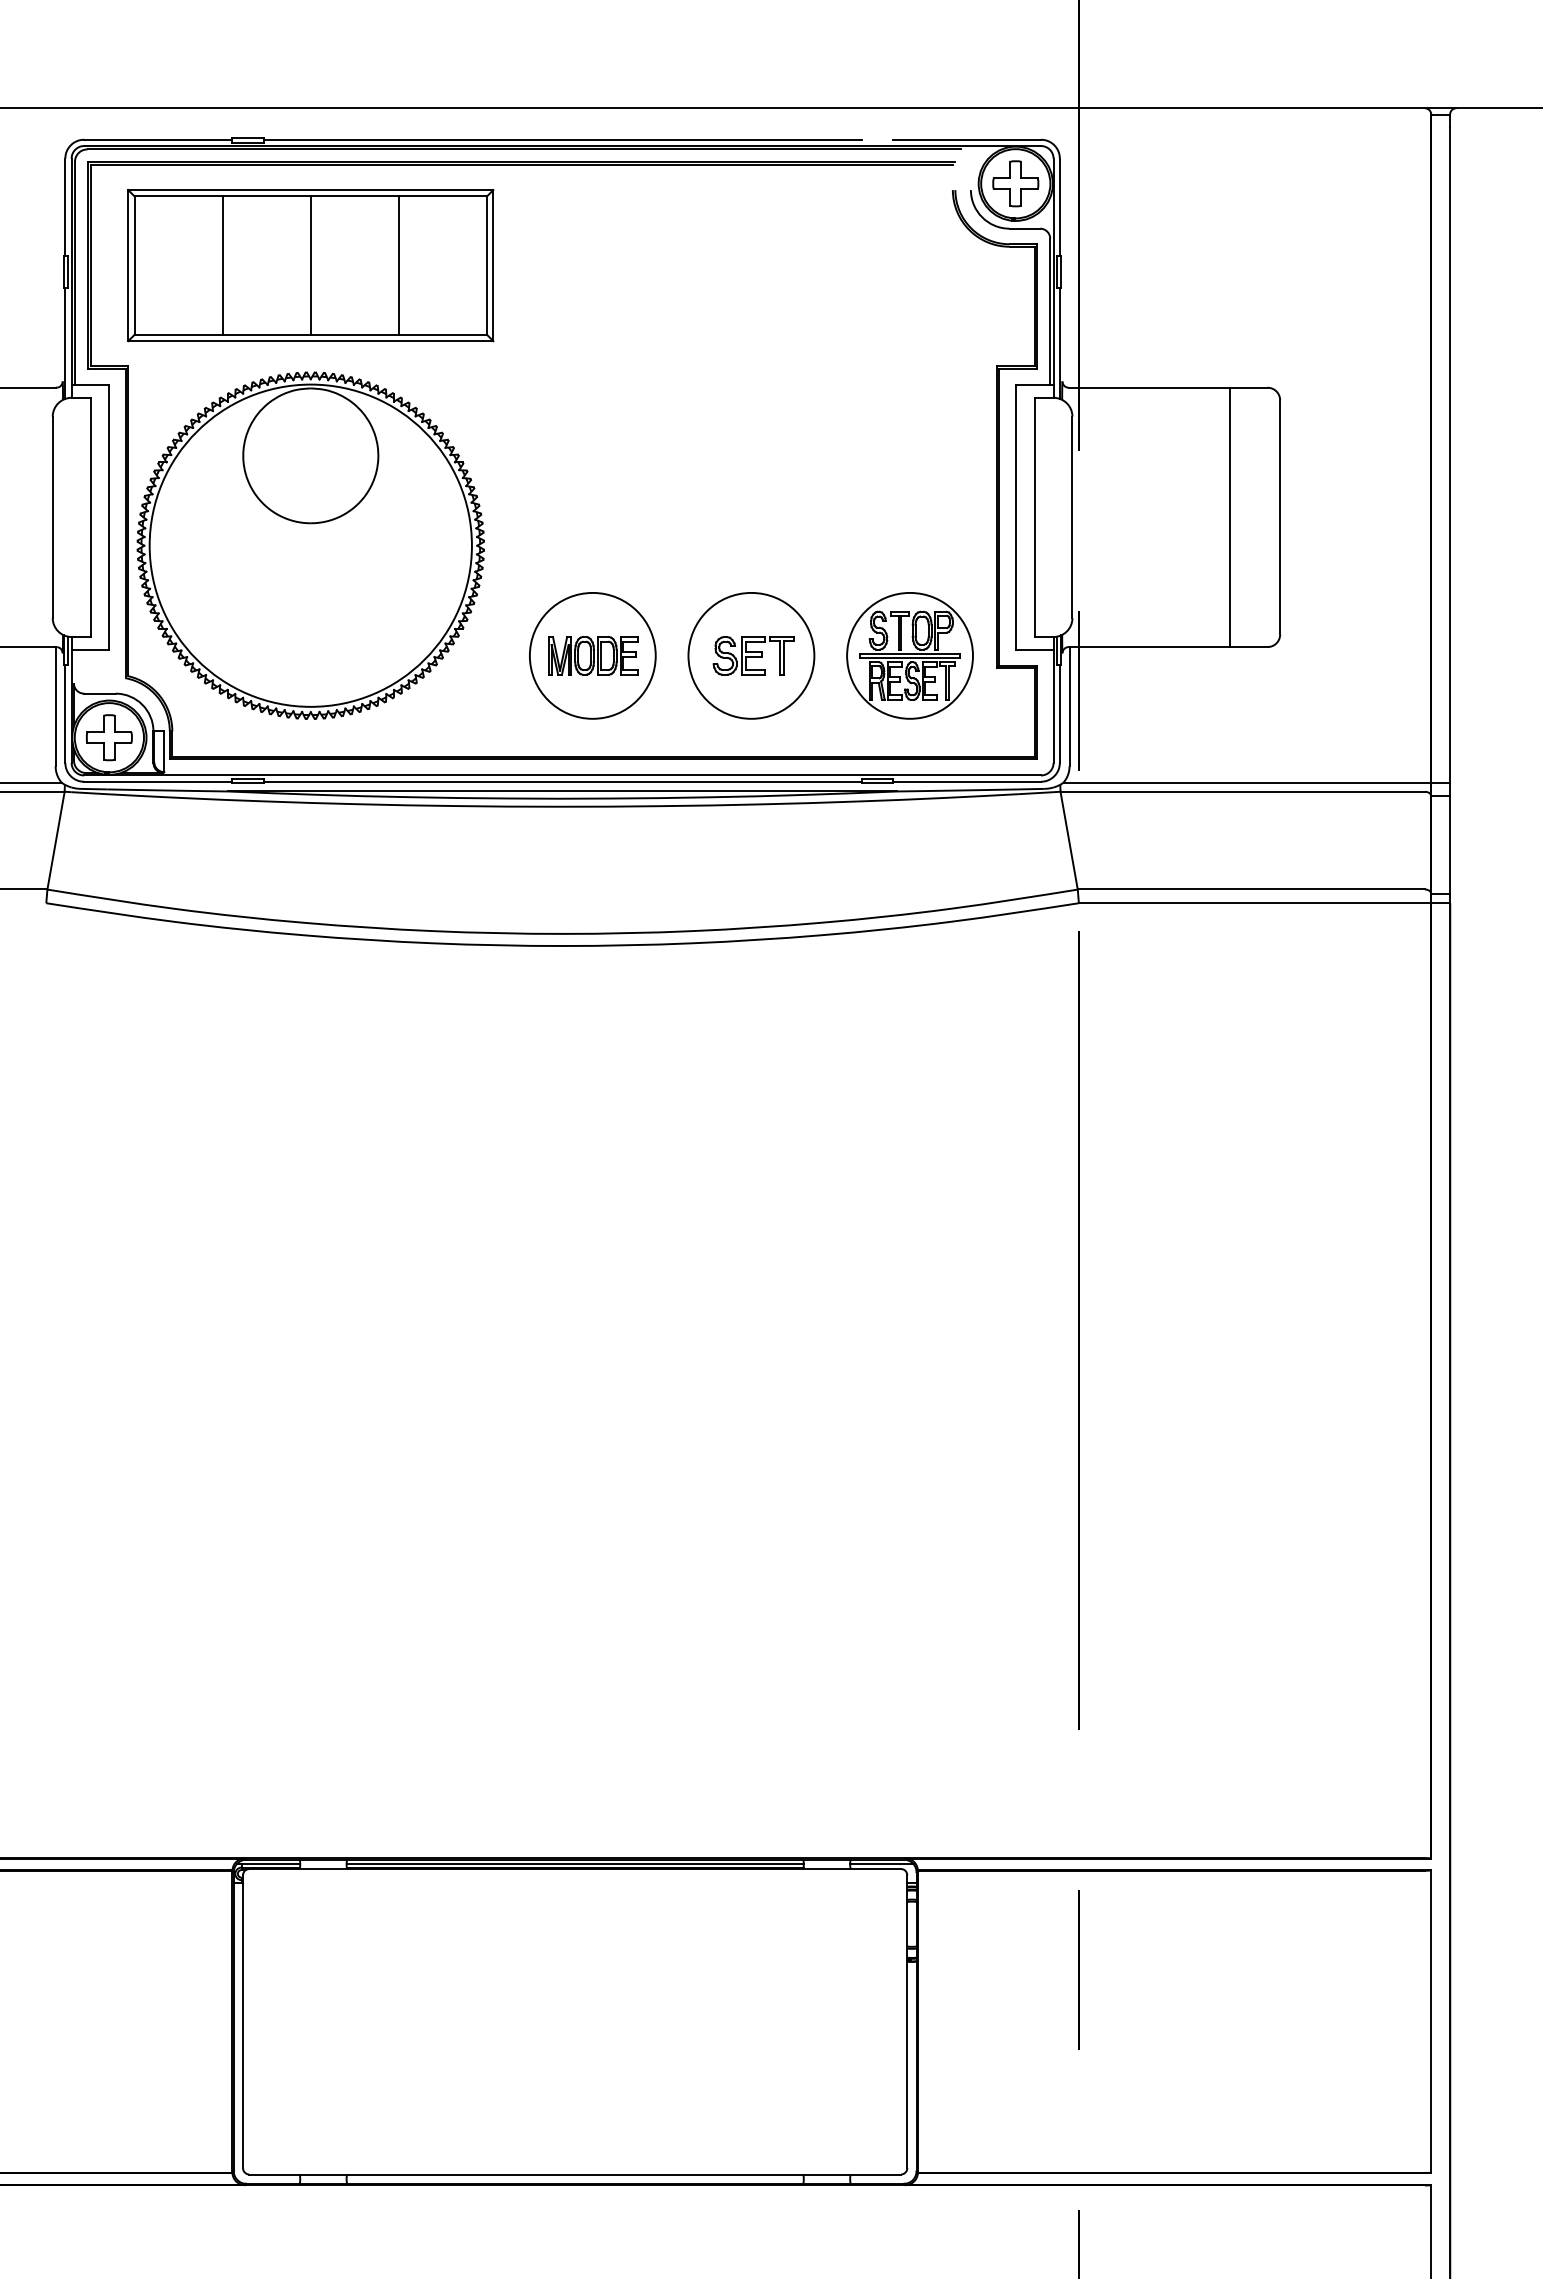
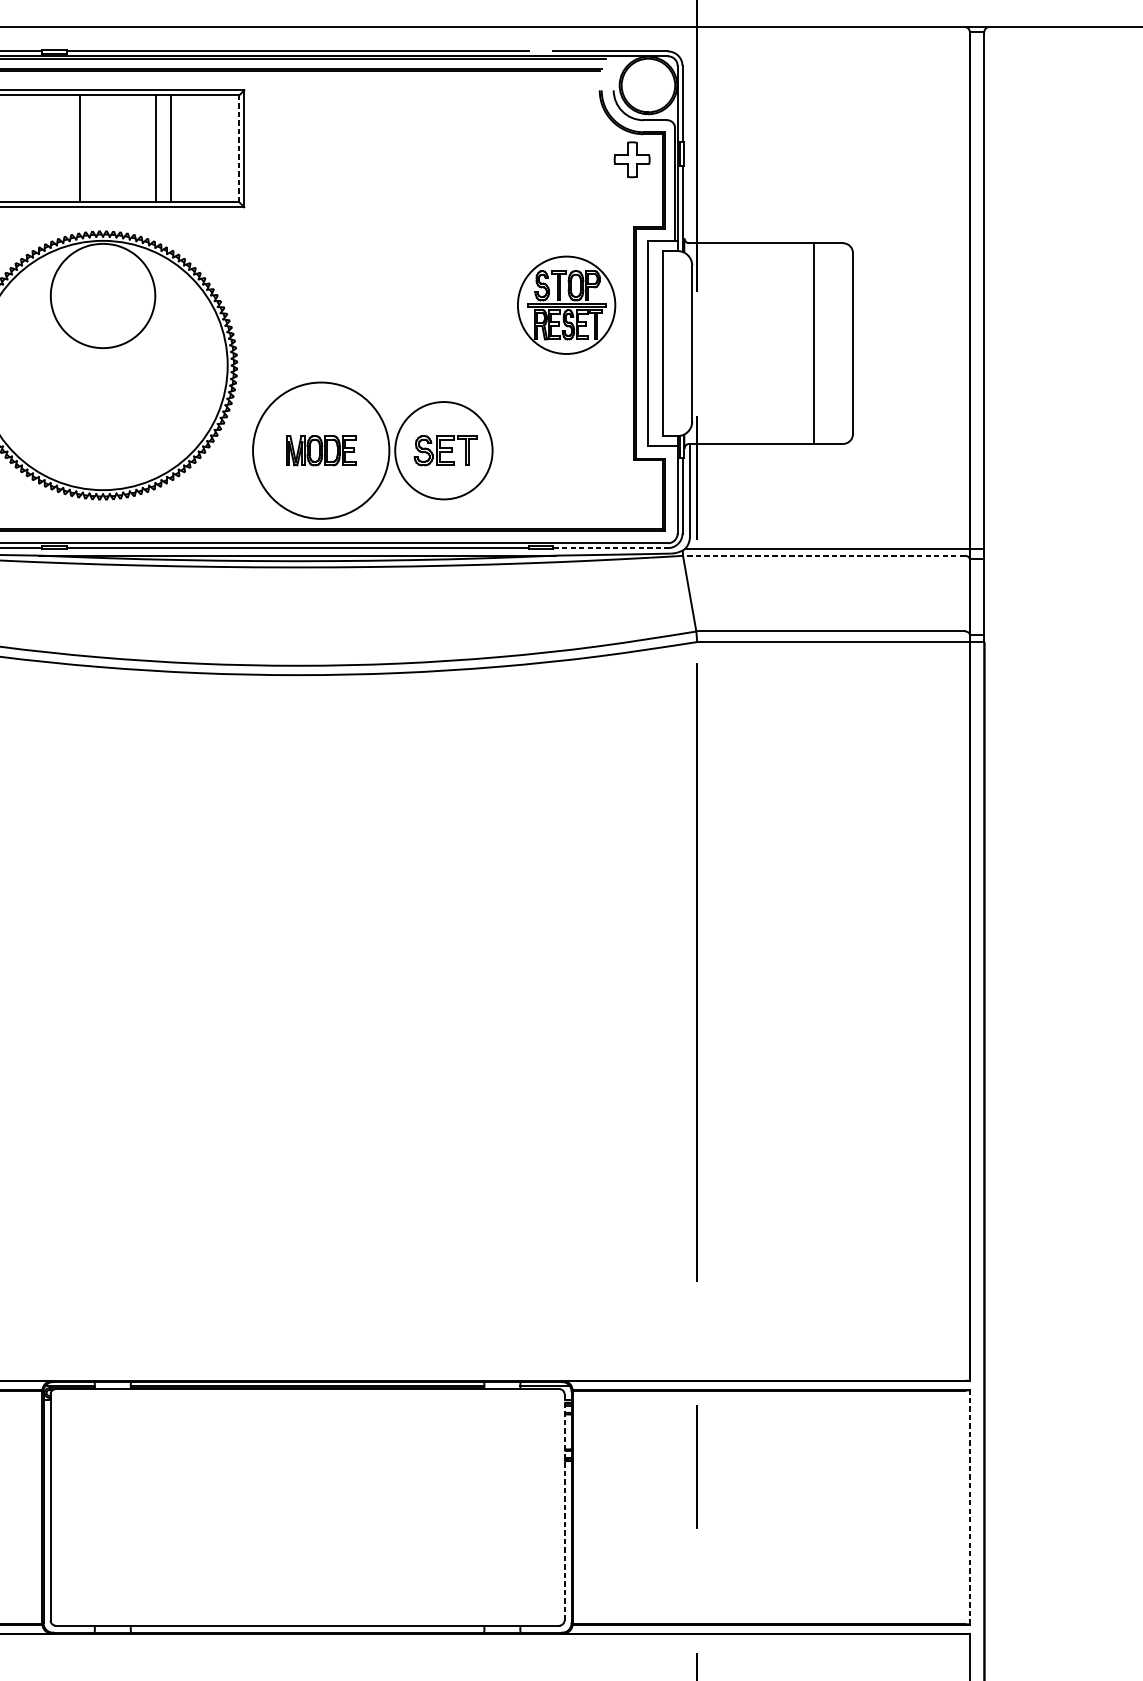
part: (1015, 183) -> (631, 159), moved
line: (222, 265) -> (79, 148), moved
line: (310, 265) -> (156, 148), moved
line: (487, 265) -> (239, 148), solid -> dashed
circle: (592, 655) -> (320, 450), size x1.4
part: (909, 655) -> (566, 304), moved
line: (967, 781) -> (611, 547), solid -> dashed
line: (1242, 791) -> (823, 555), solid -> dashed
line: (1431, 2021) -> (970, 1507), solid -> dashed
line: (907, 2022) -> (564, 1507), solid -> dashed

